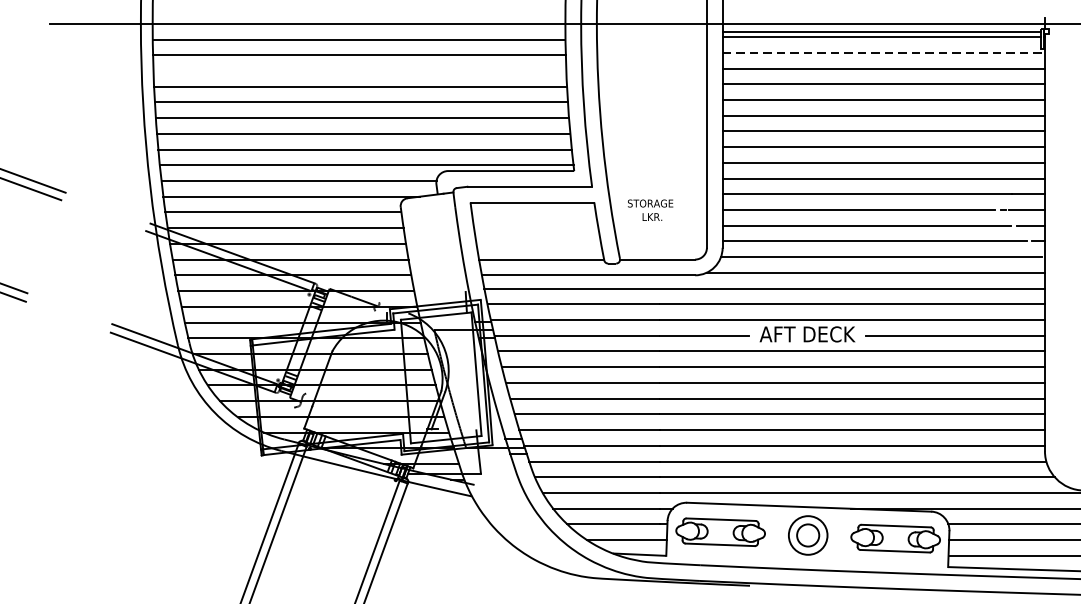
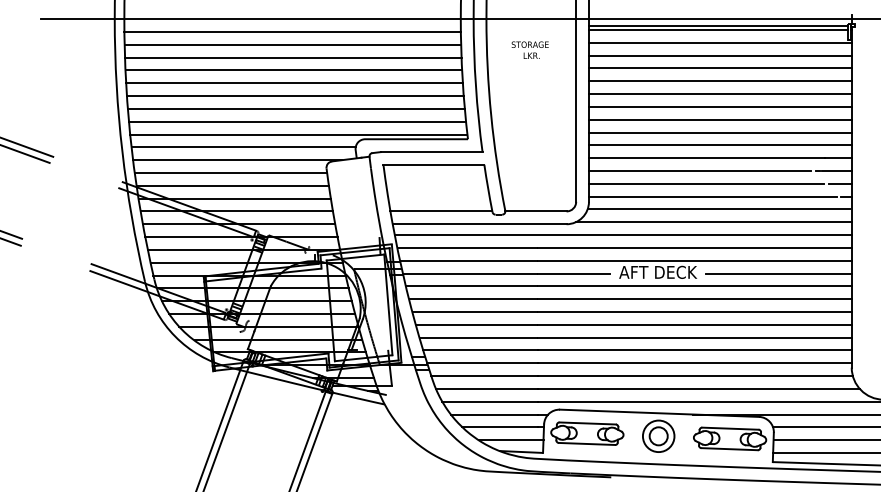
line: (883, 52) -> (720, 42), dashed -> solid
line: (360, 70) -> (293, 57), added
text: (649, 209) -> (529, 49), moved

